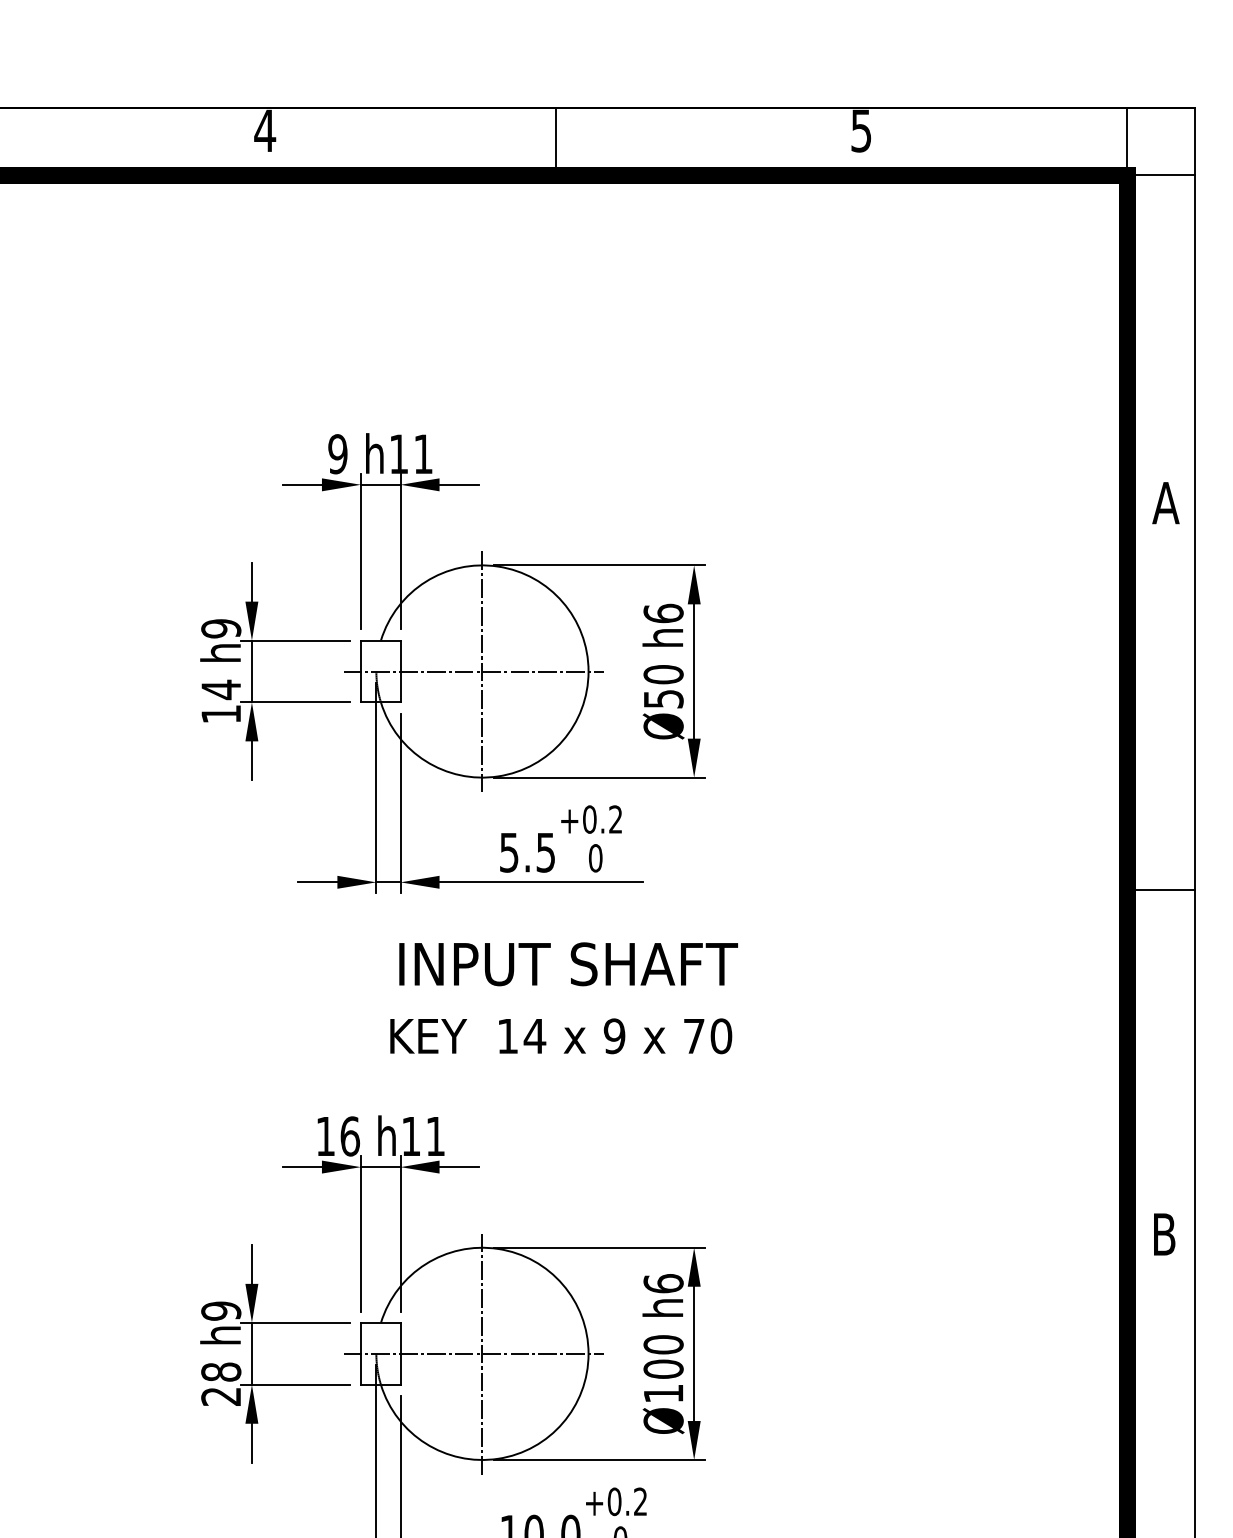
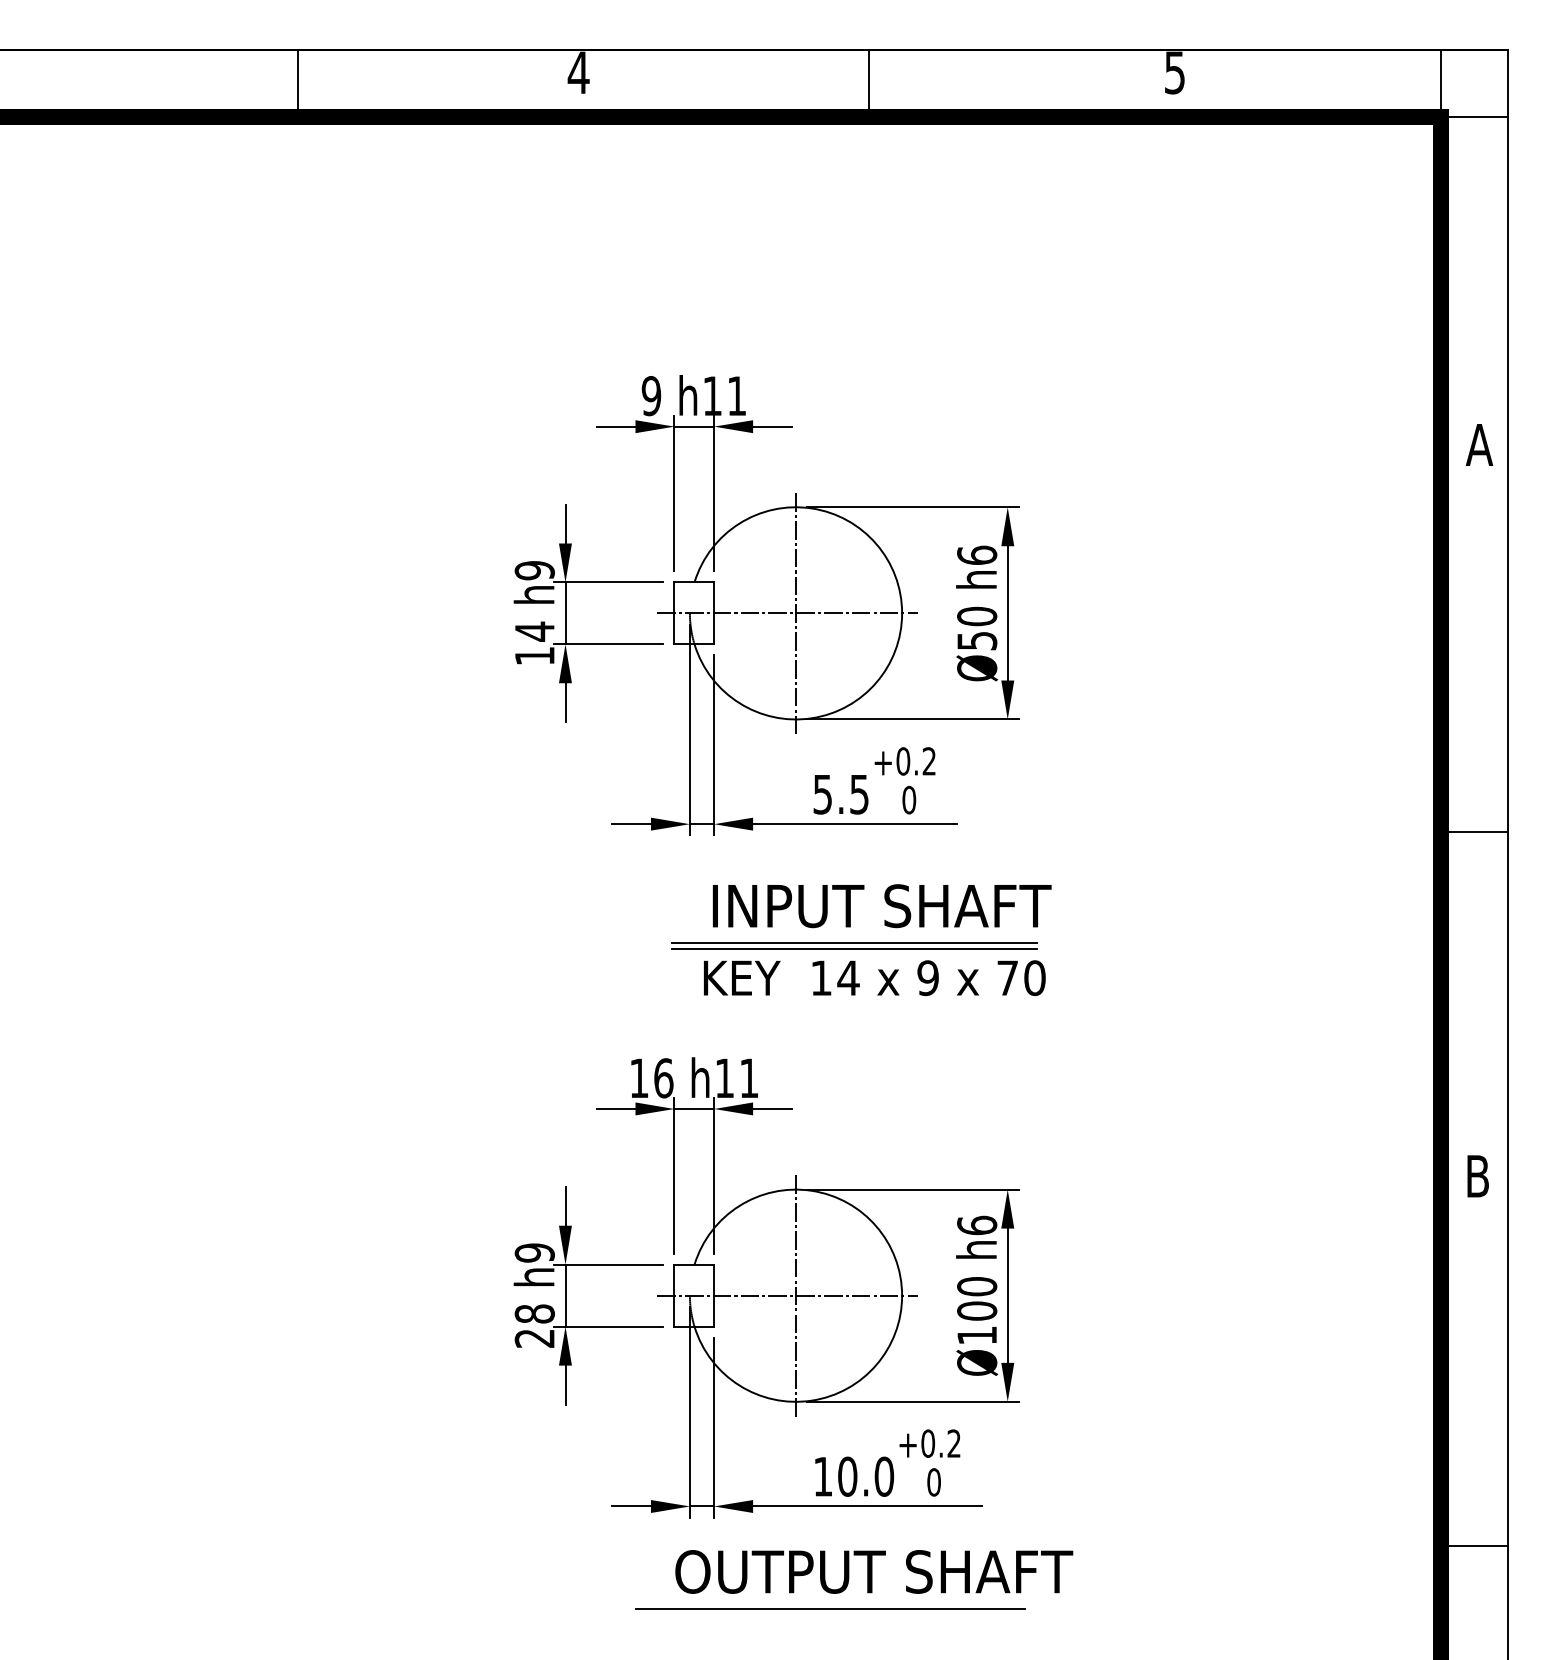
line: (540, 1001) -> (854, 943), added
line: (540, 1006) -> (854, 948), added

